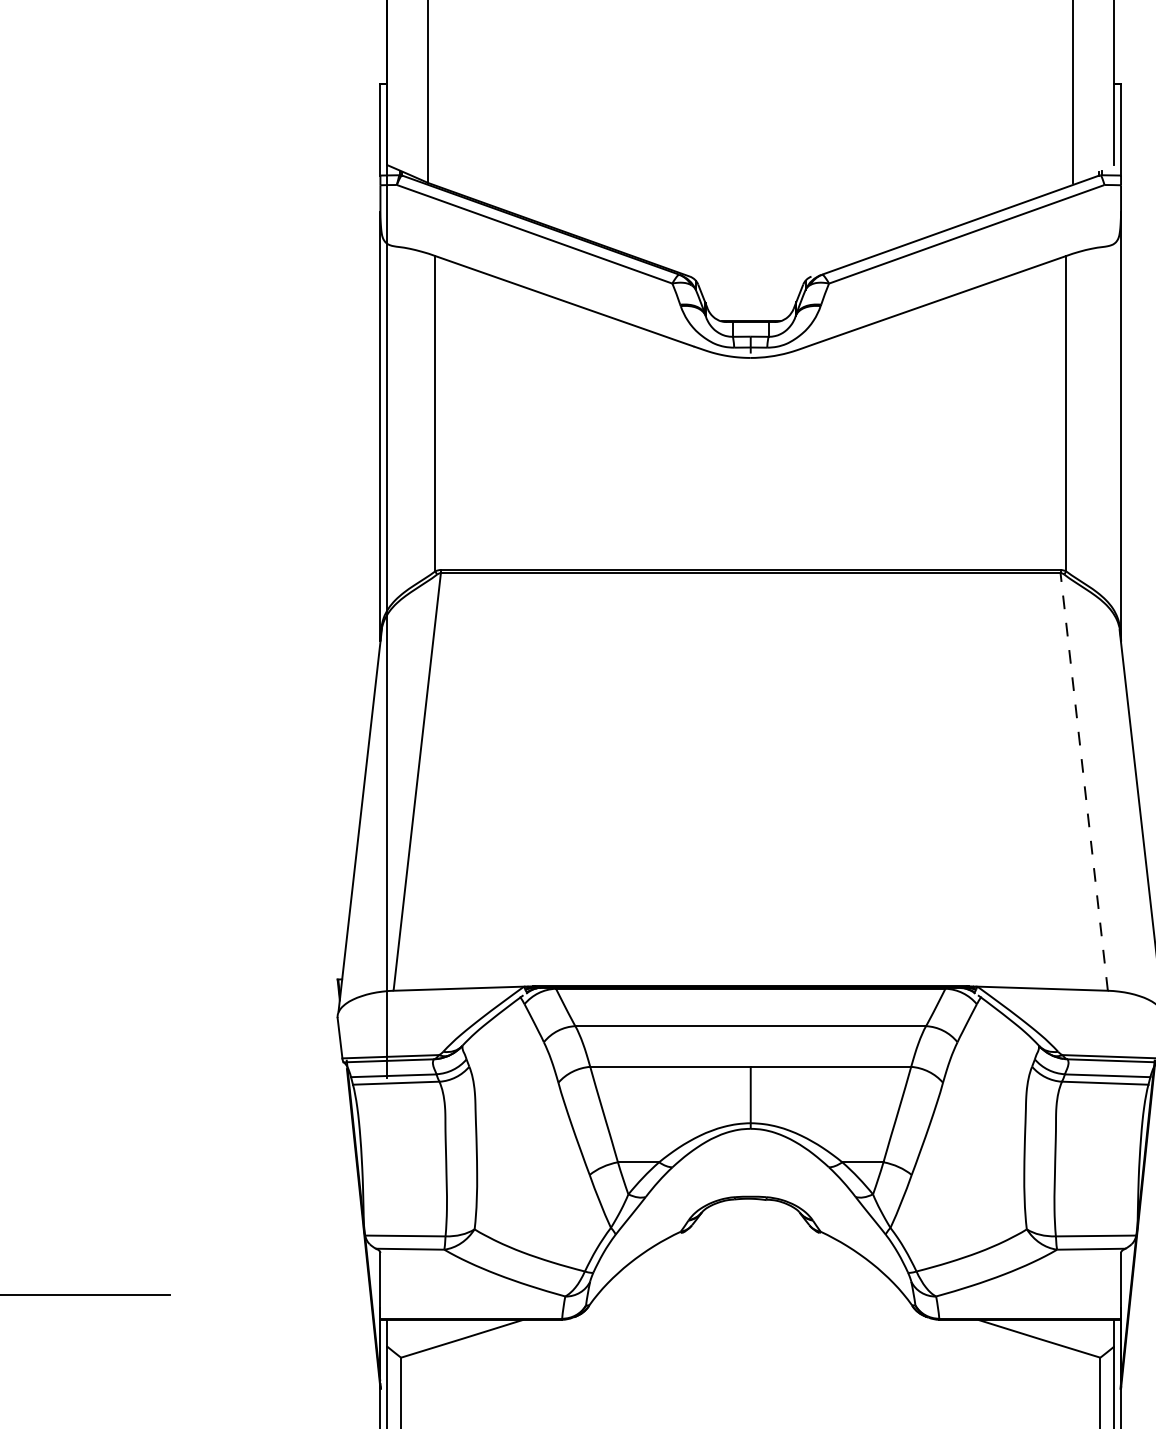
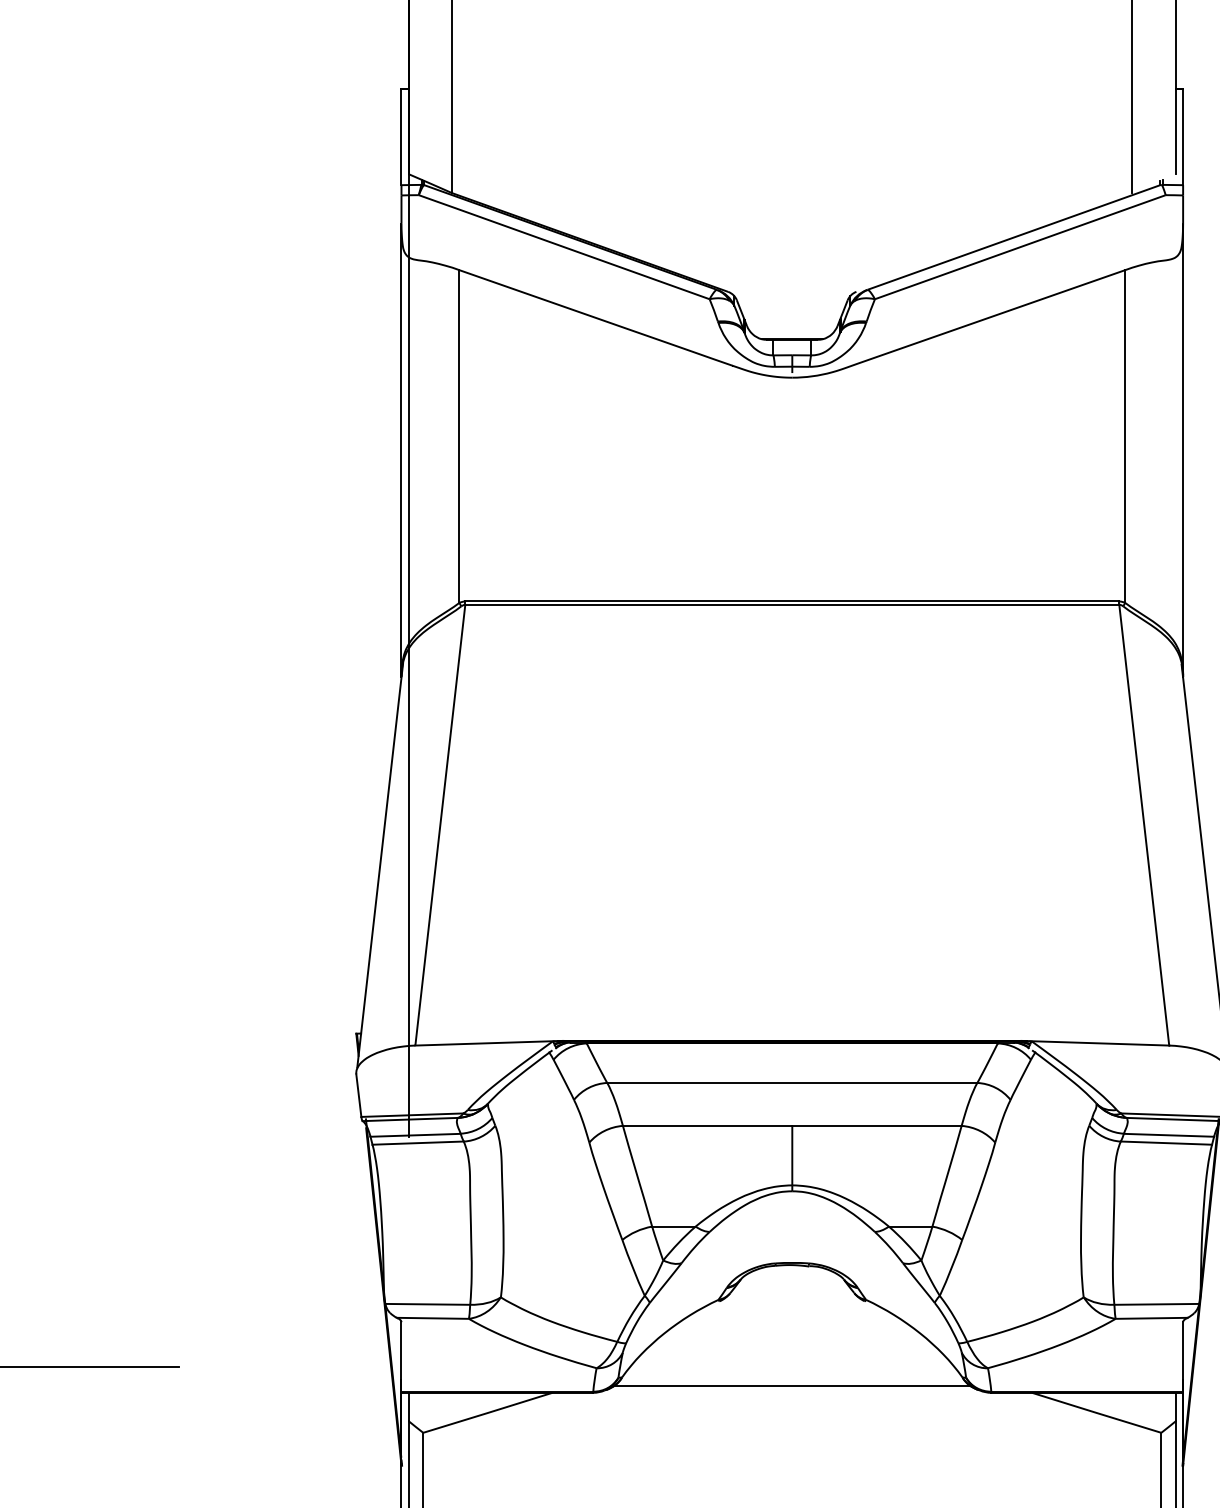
line: (1084, 781) -> (1144, 824), dashed -> solid
line: (750, 1313) -> (792, 1386), added

